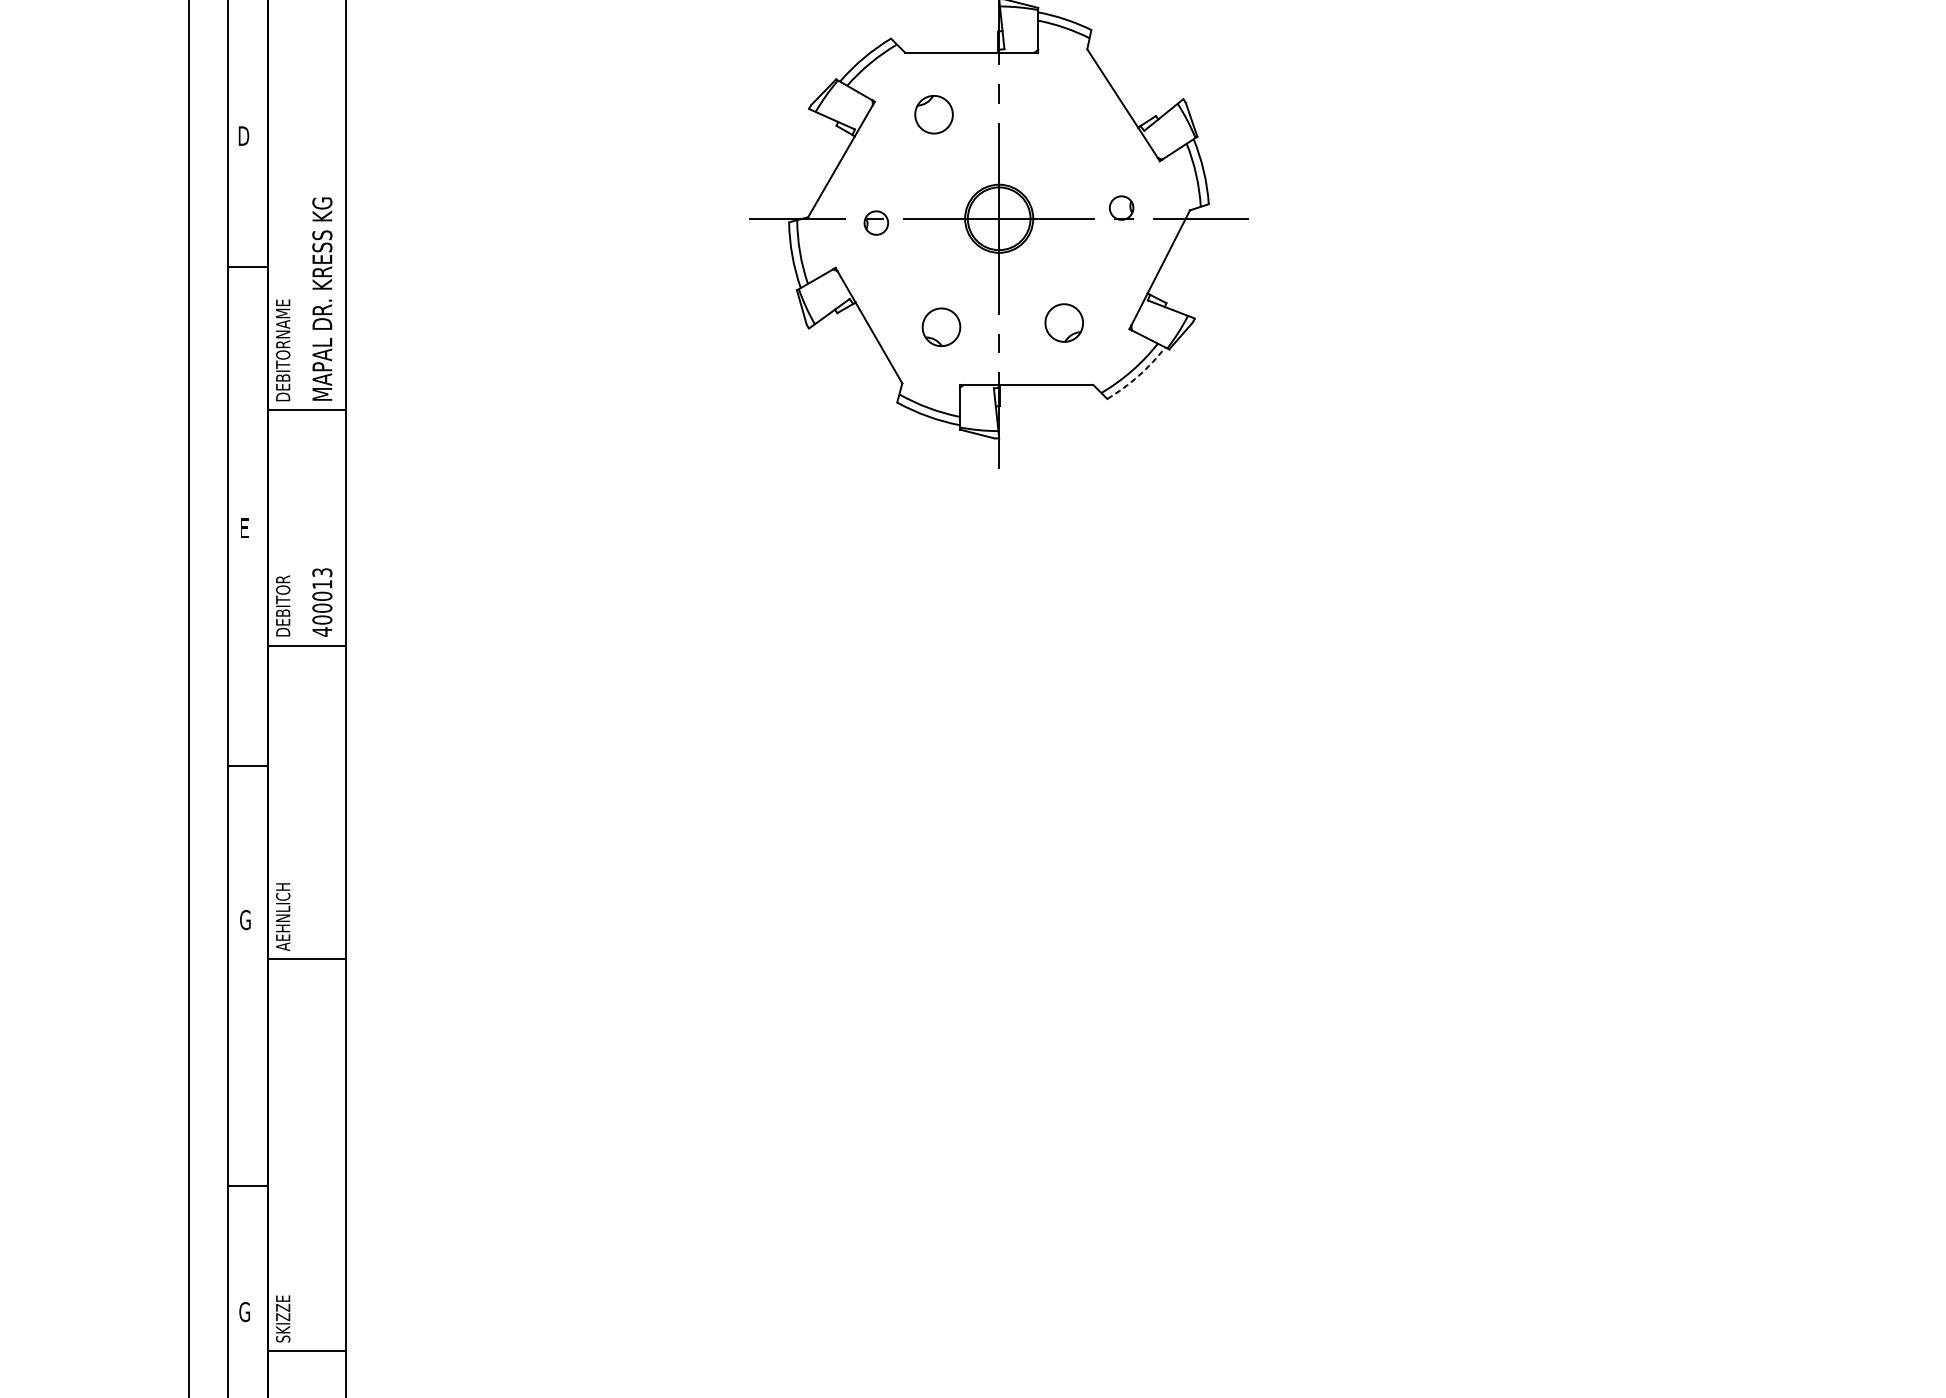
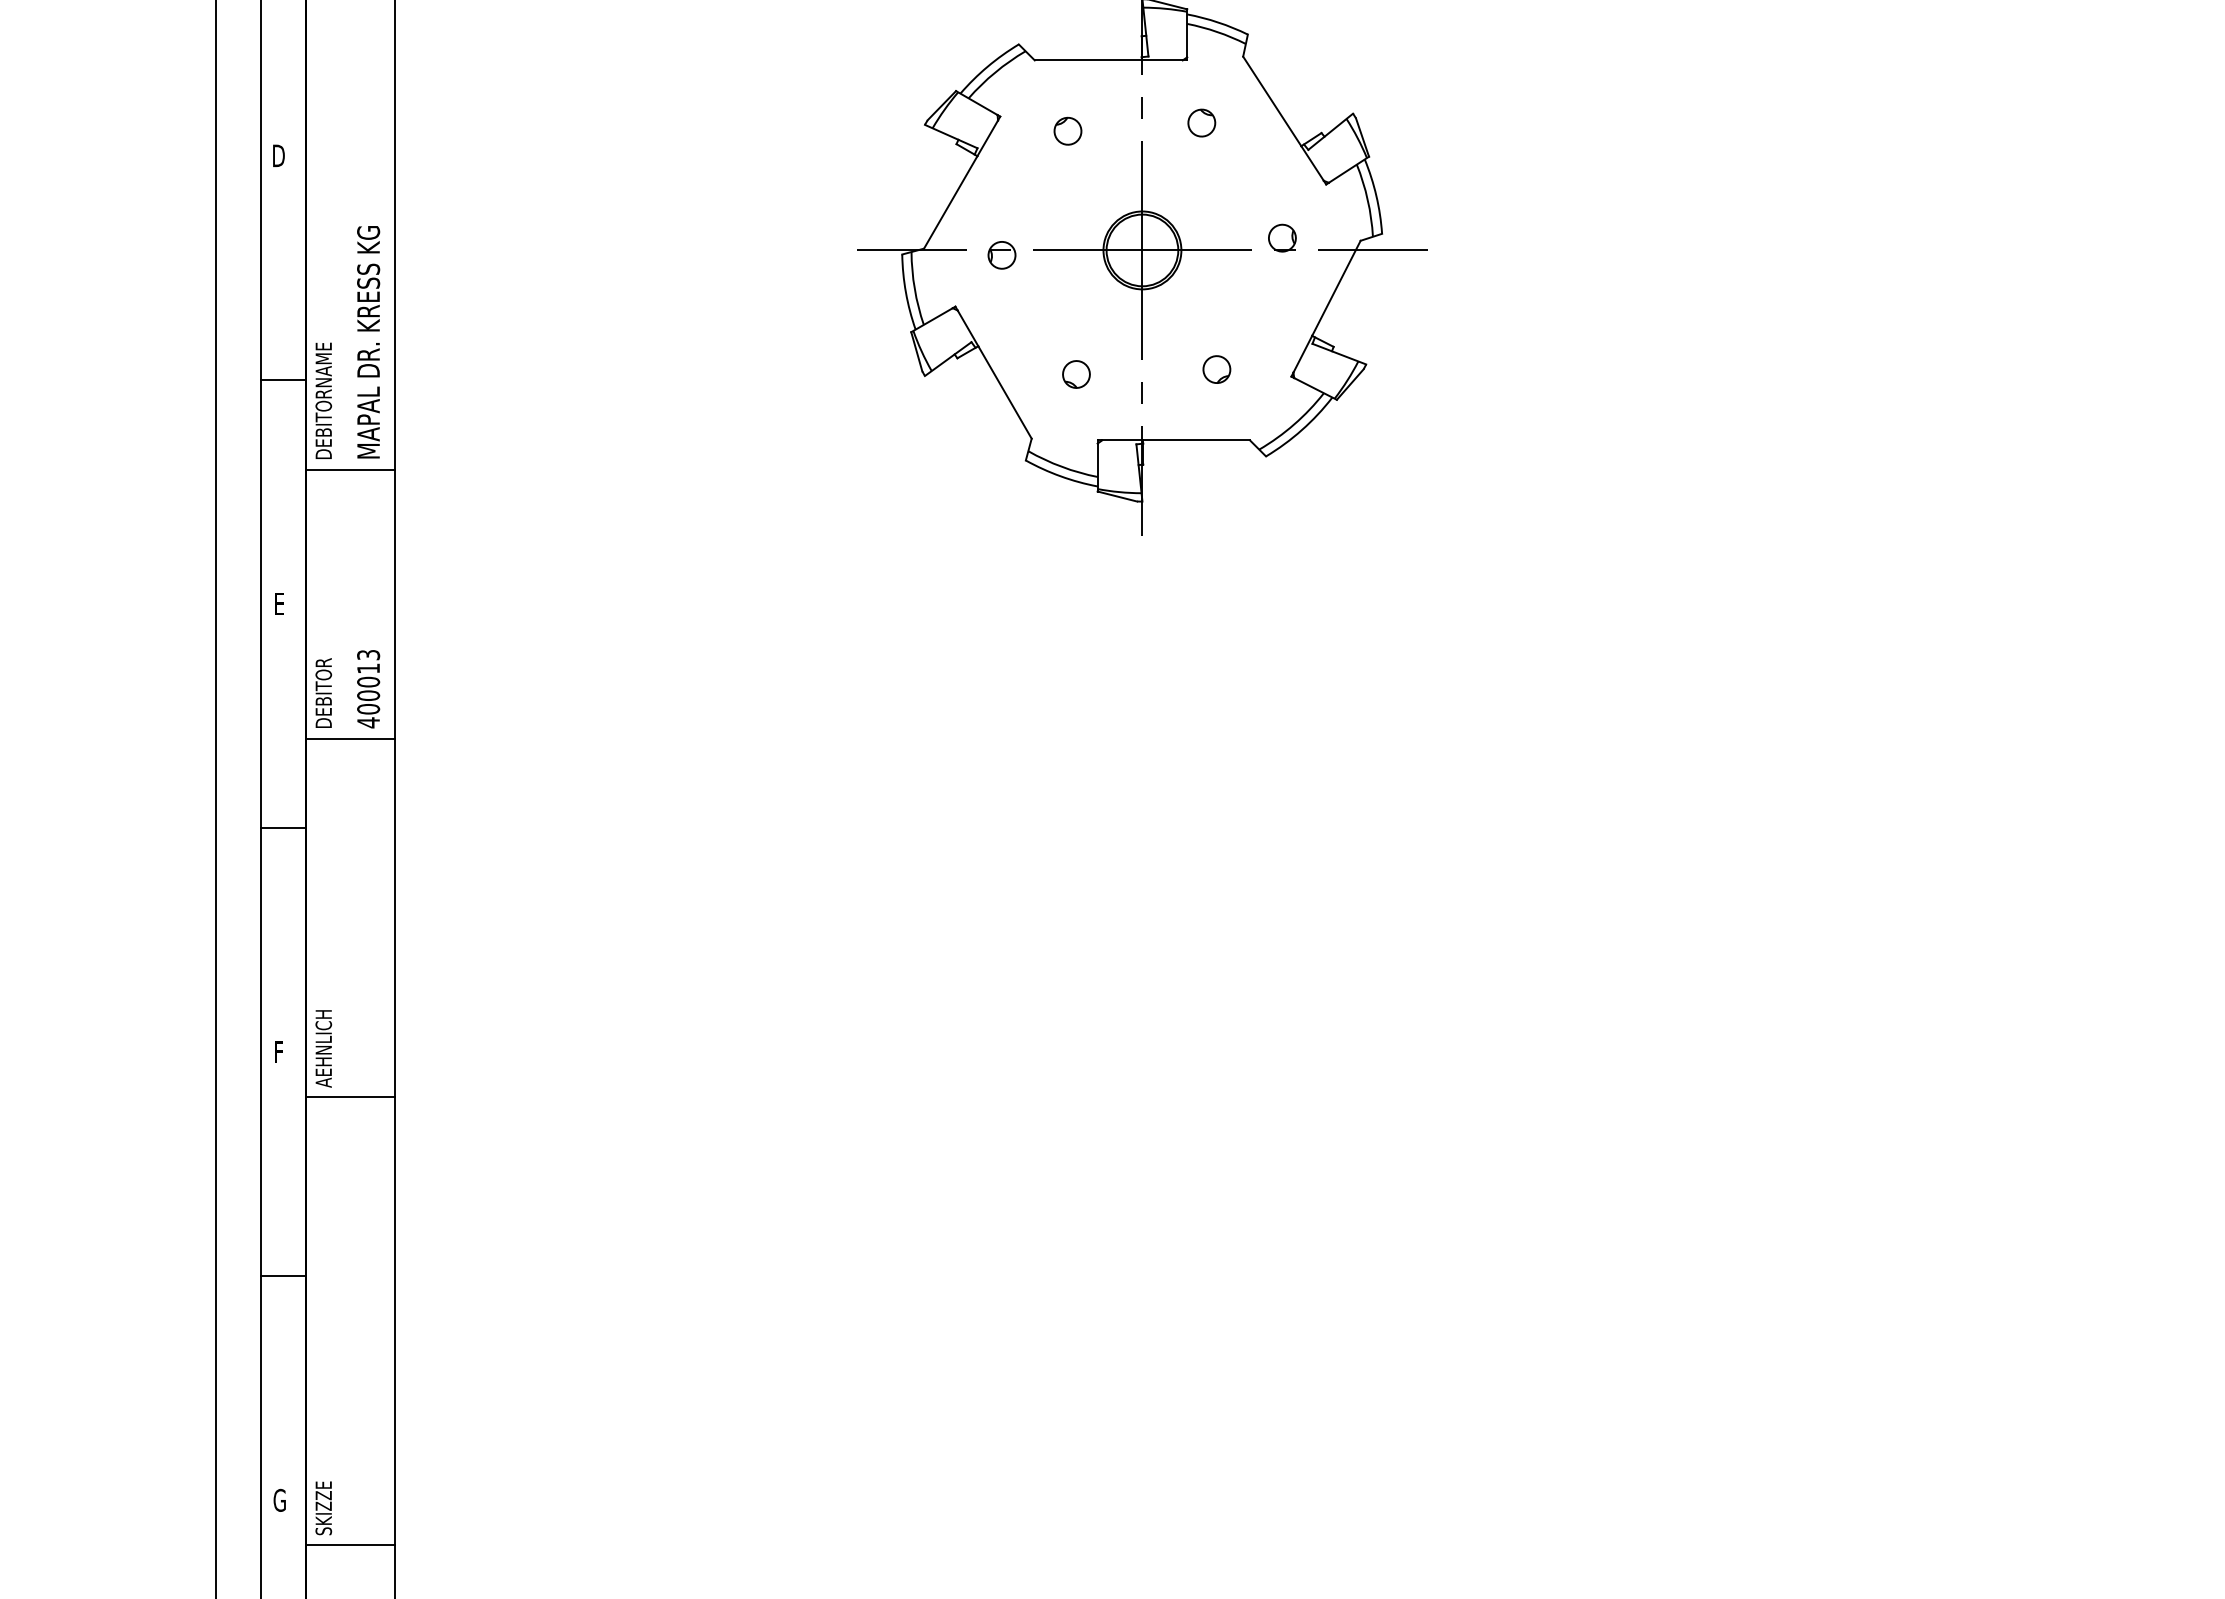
part: (1050, 106) -> (1201, 122), added
part: (933, 113) -> (1067, 130), size x0.62
line: (247, 267) -> (283, 380), moved
part: (1063, 322) -> (1216, 369), size x0.62
part: (941, 327) -> (1076, 374), size x0.62
arc: (1138, 376) -> (1301, 430), dashed -> solid
line: (247, 766) -> (283, 828), moved
text: (245, 919) -> (280, 1051), G -> F
line: (247, 1186) -> (283, 1276), moved

